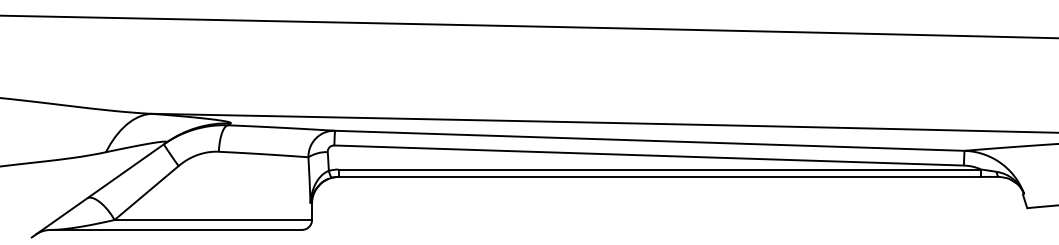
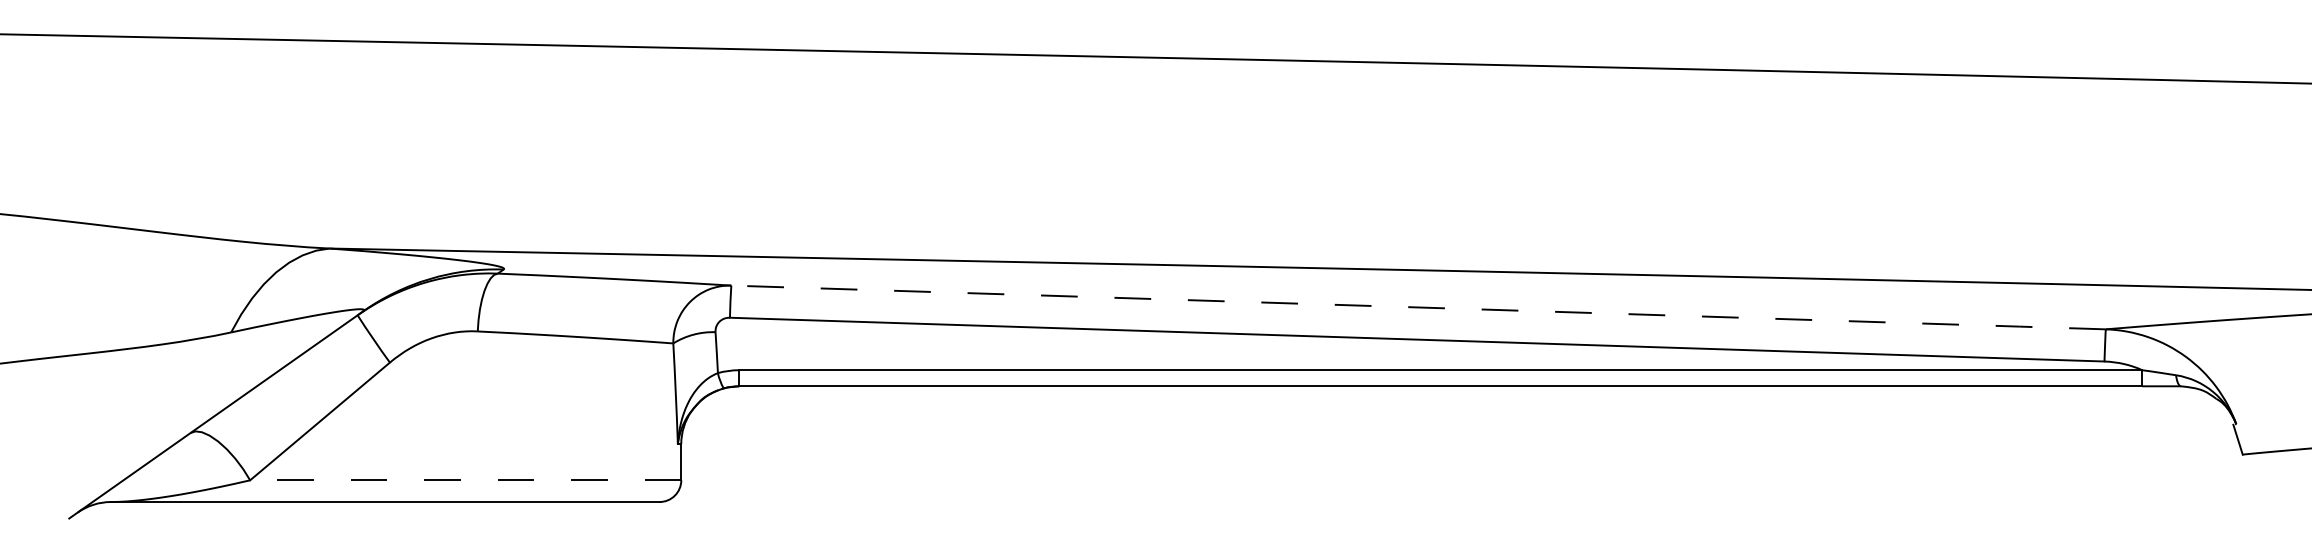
line: (650, 140) -> (1420, 306), solid -> dashed
line: (213, 219) -> (466, 479), solid -> dashed

